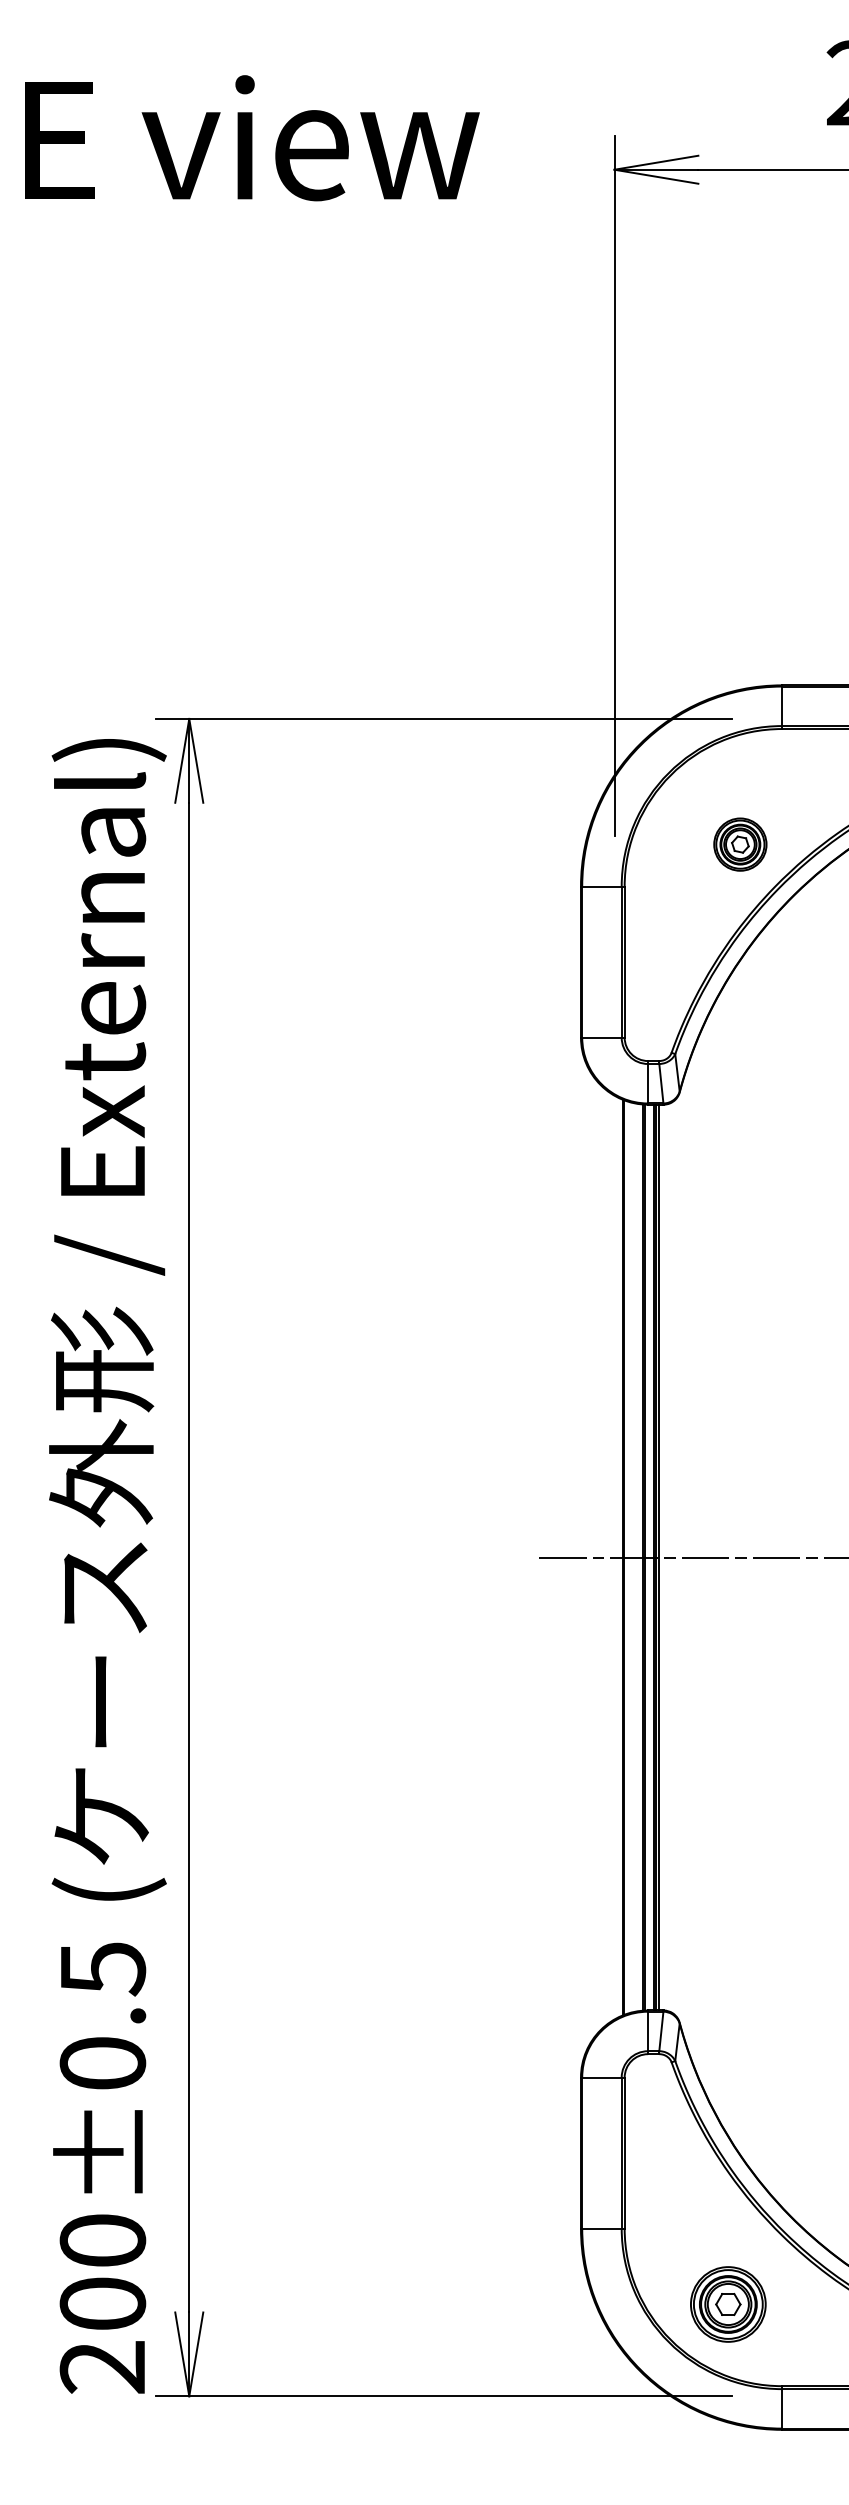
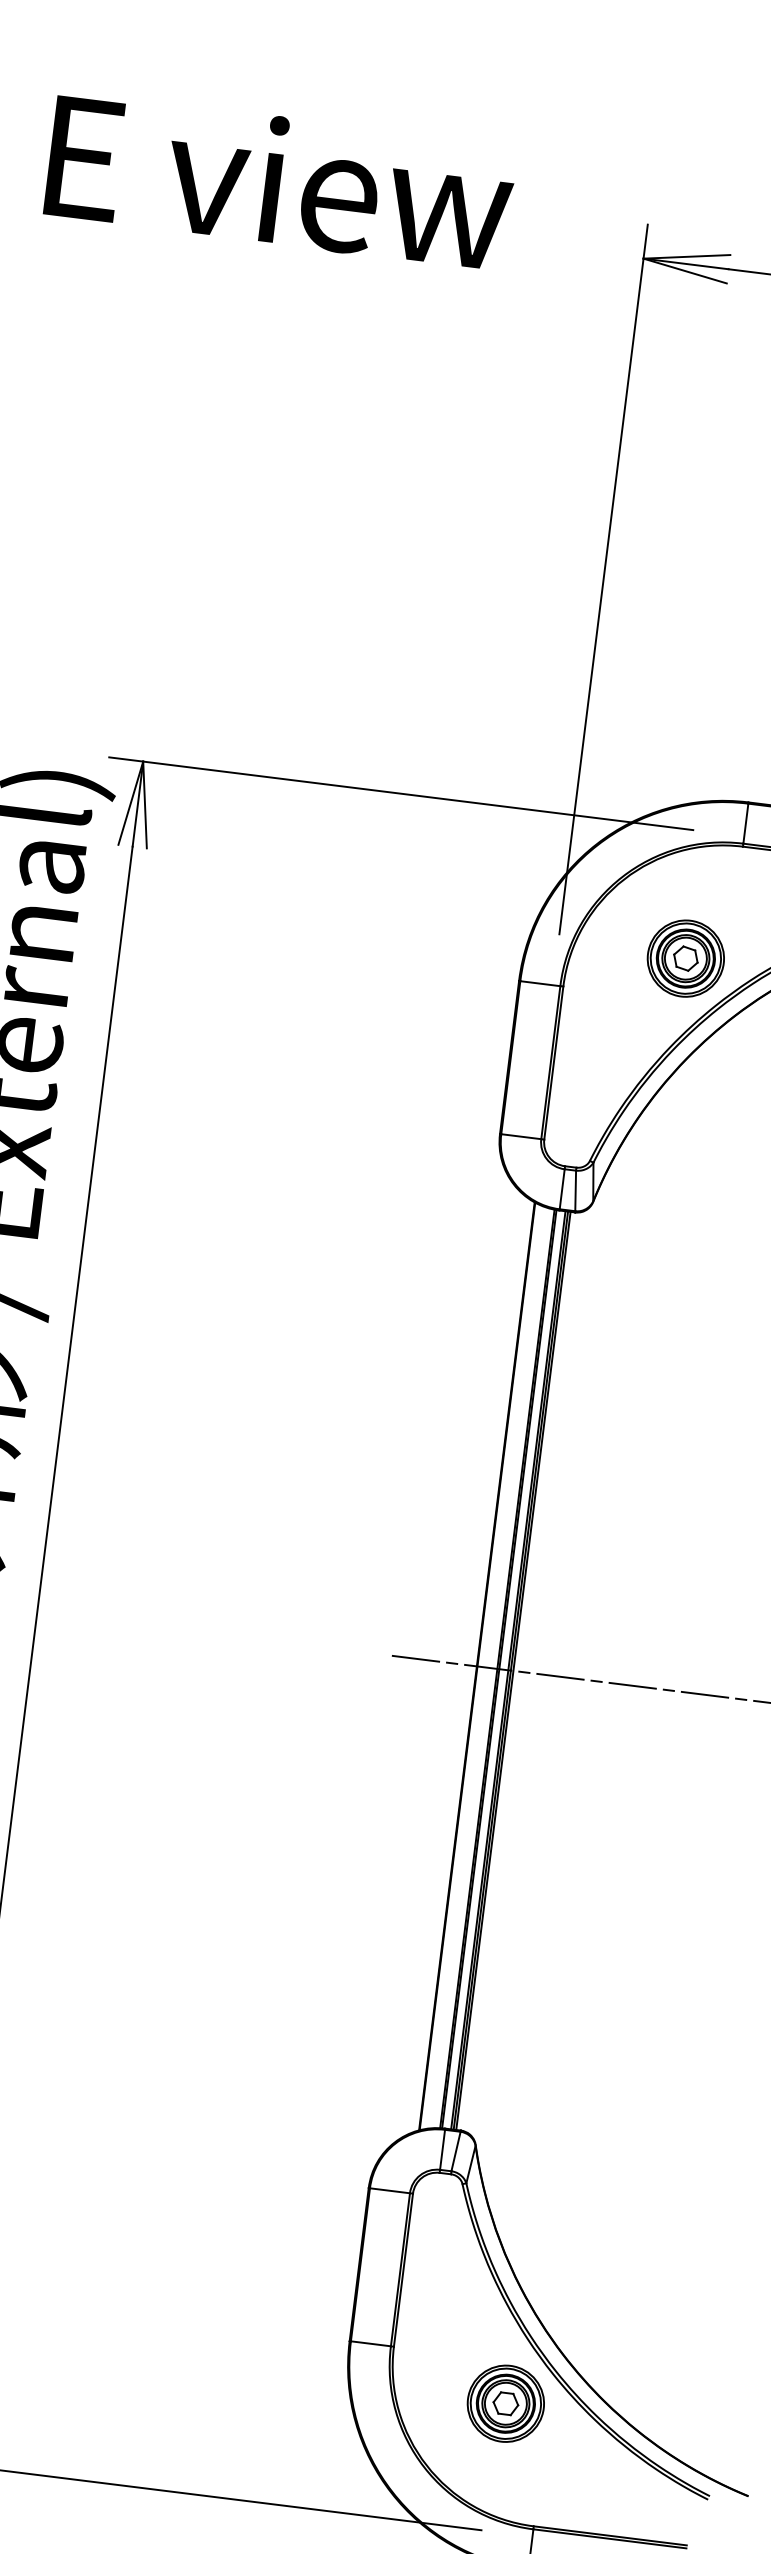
part: (740, 844) -> (686, 958), size x1.43
part: (728, 2304) -> (506, 2403), moved

